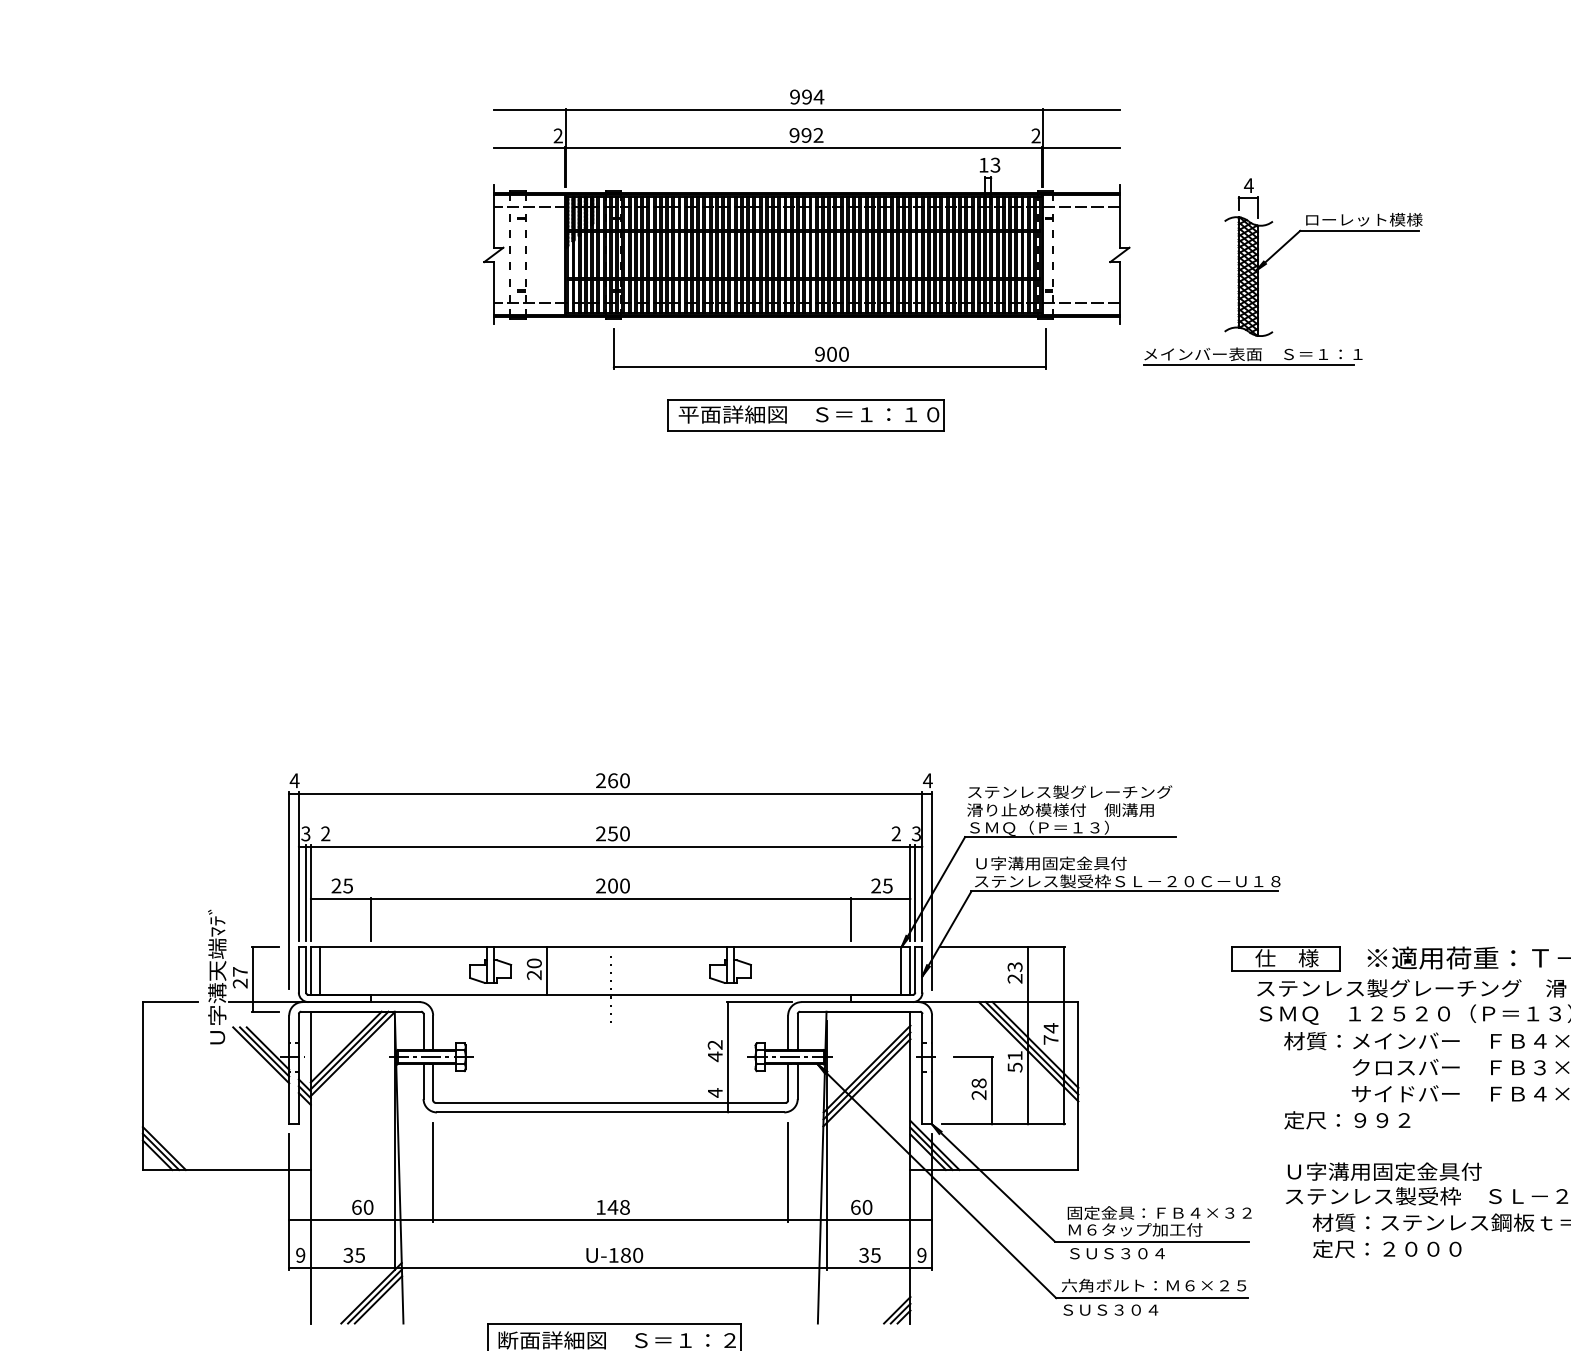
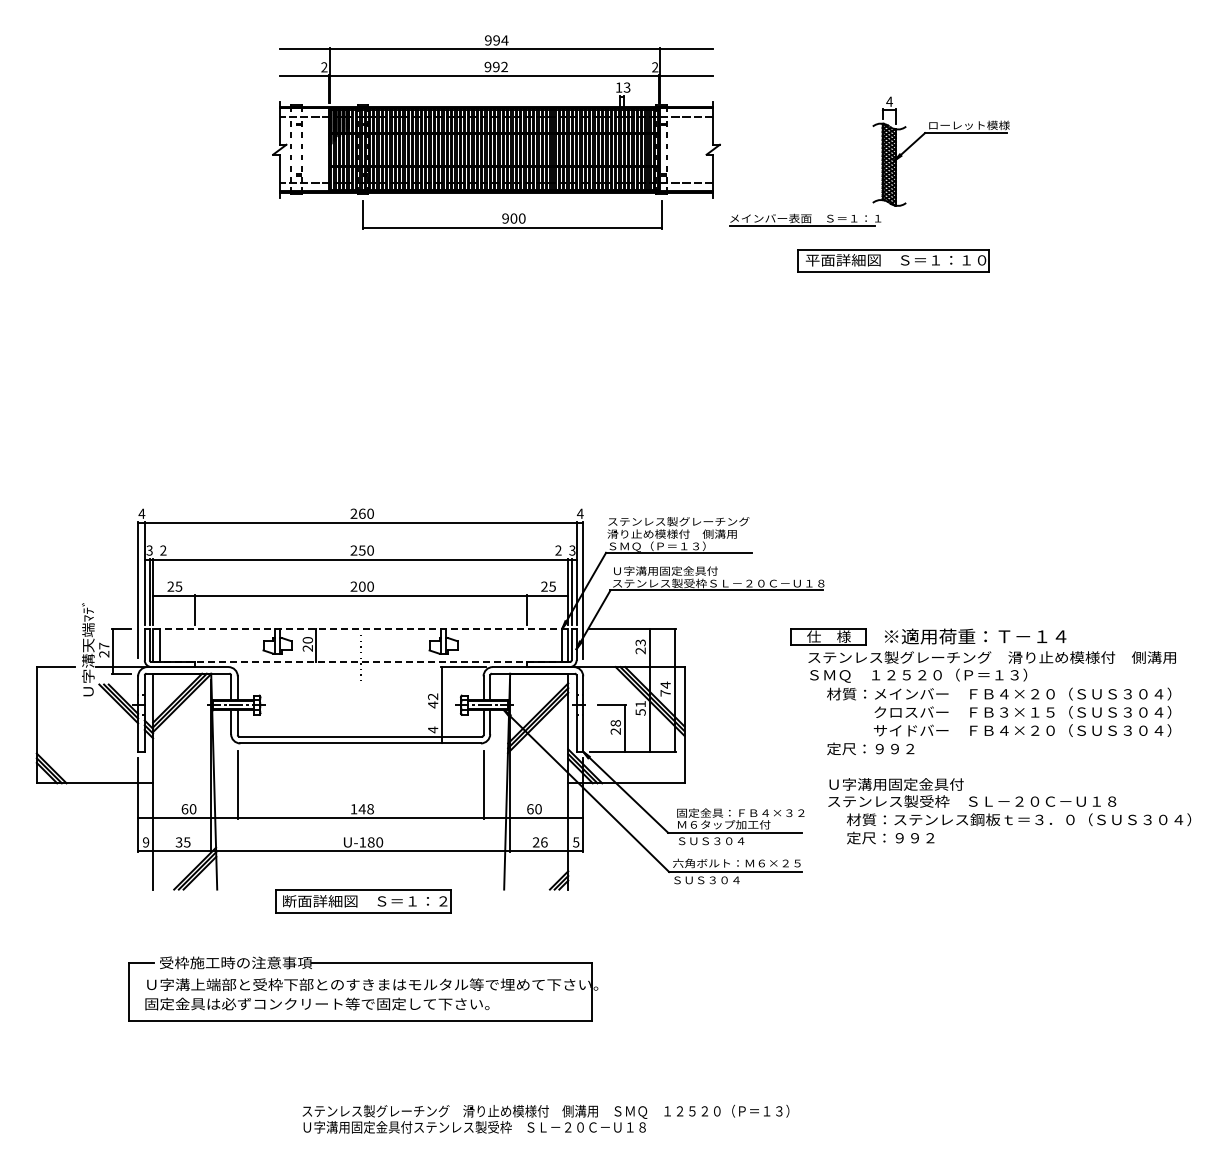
part: (1322, 231) -> (940, 133), moved
part: (805, 414) -> (893, 260), moved
line: (610, 946) -> (360, 628), solid -> dashed
line: (610, 995) -> (360, 662), solid -> dashed
text: (1422, 1249) -> (922, 838), 定尺：２０００ -> 定尺：９９２
text: (868, 1255) -> (539, 842), 35 -> 26
text: (922, 1255) -> (576, 842), 9 -> 5

